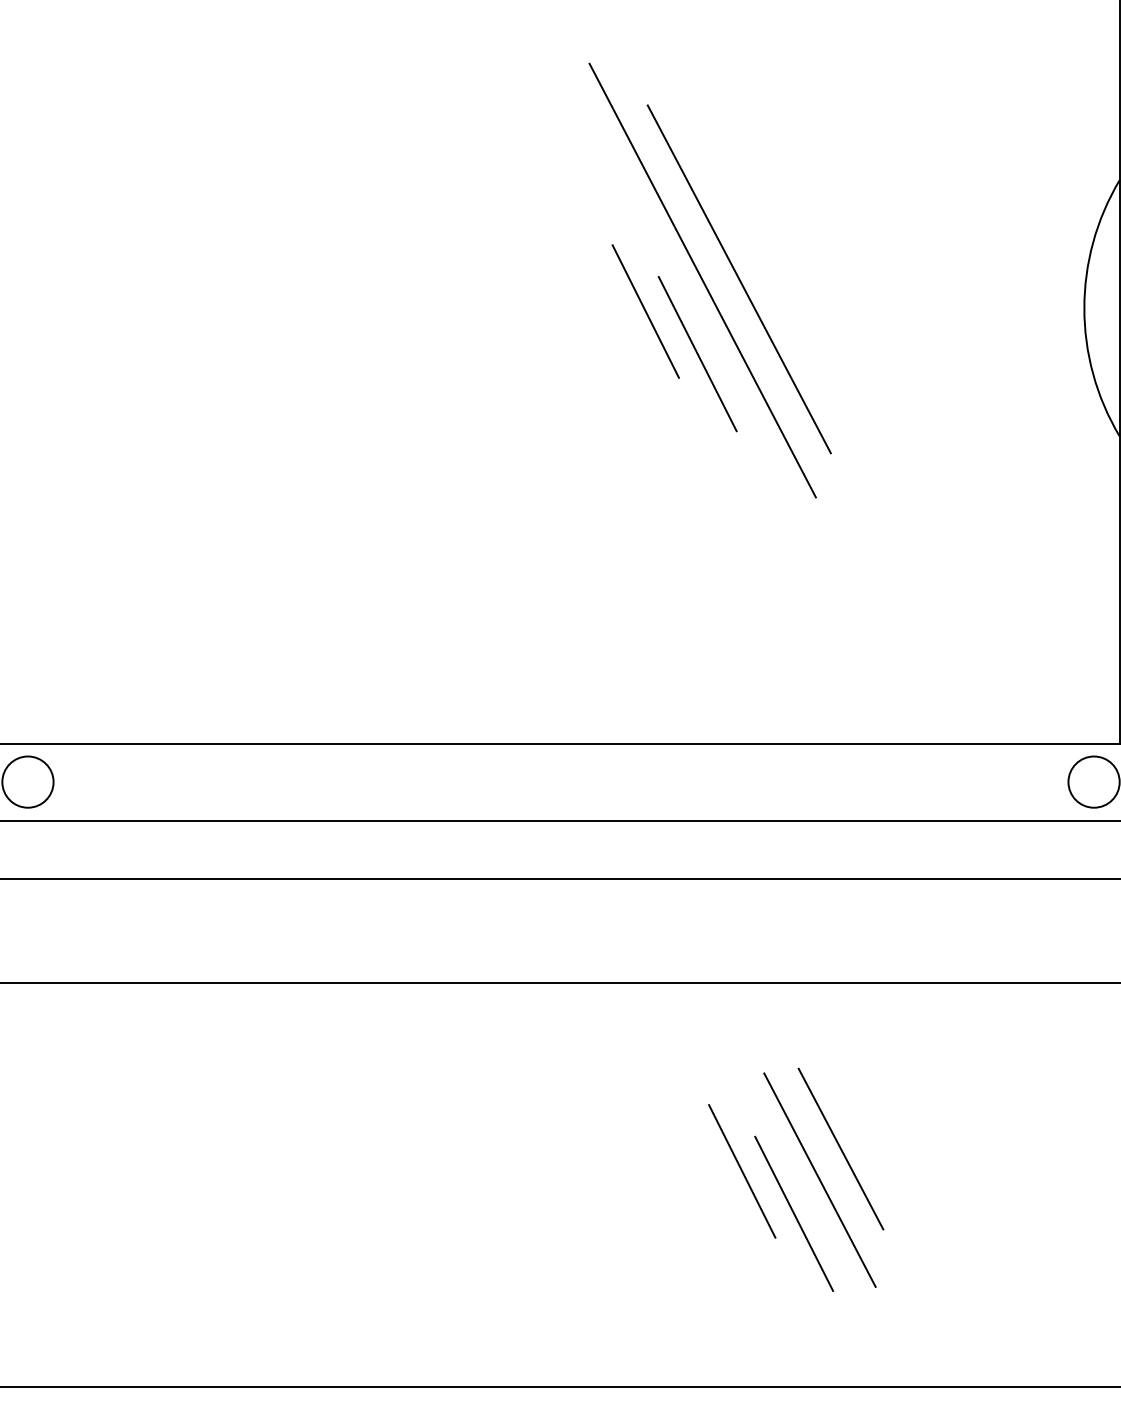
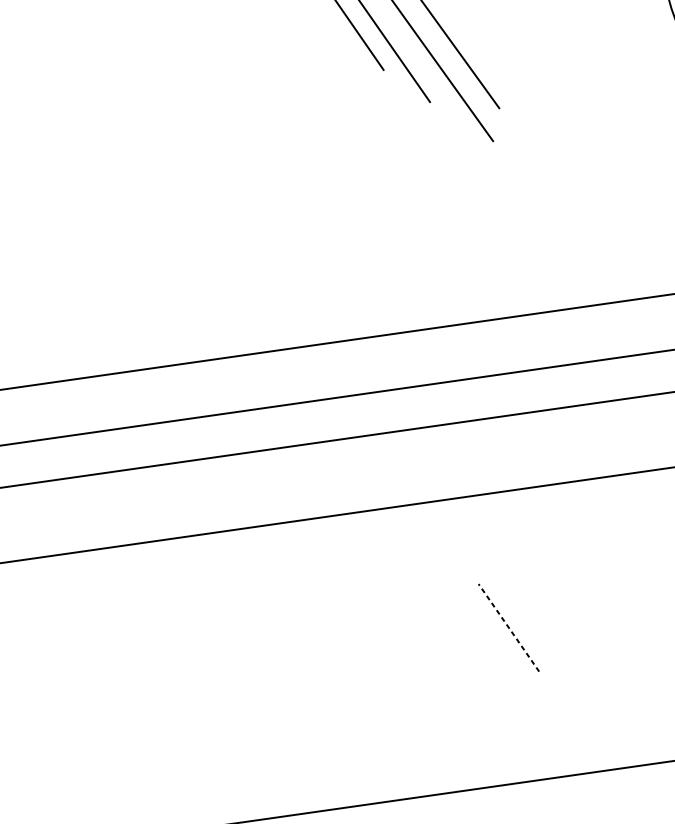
line: (840, 1148) -> (576, 601), removed
line: (742, 1170) -> (509, 627), solid -> dashed
line: (819, 1179) -> (564, 625), removed
line: (794, 1213) -> (550, 652), removed

